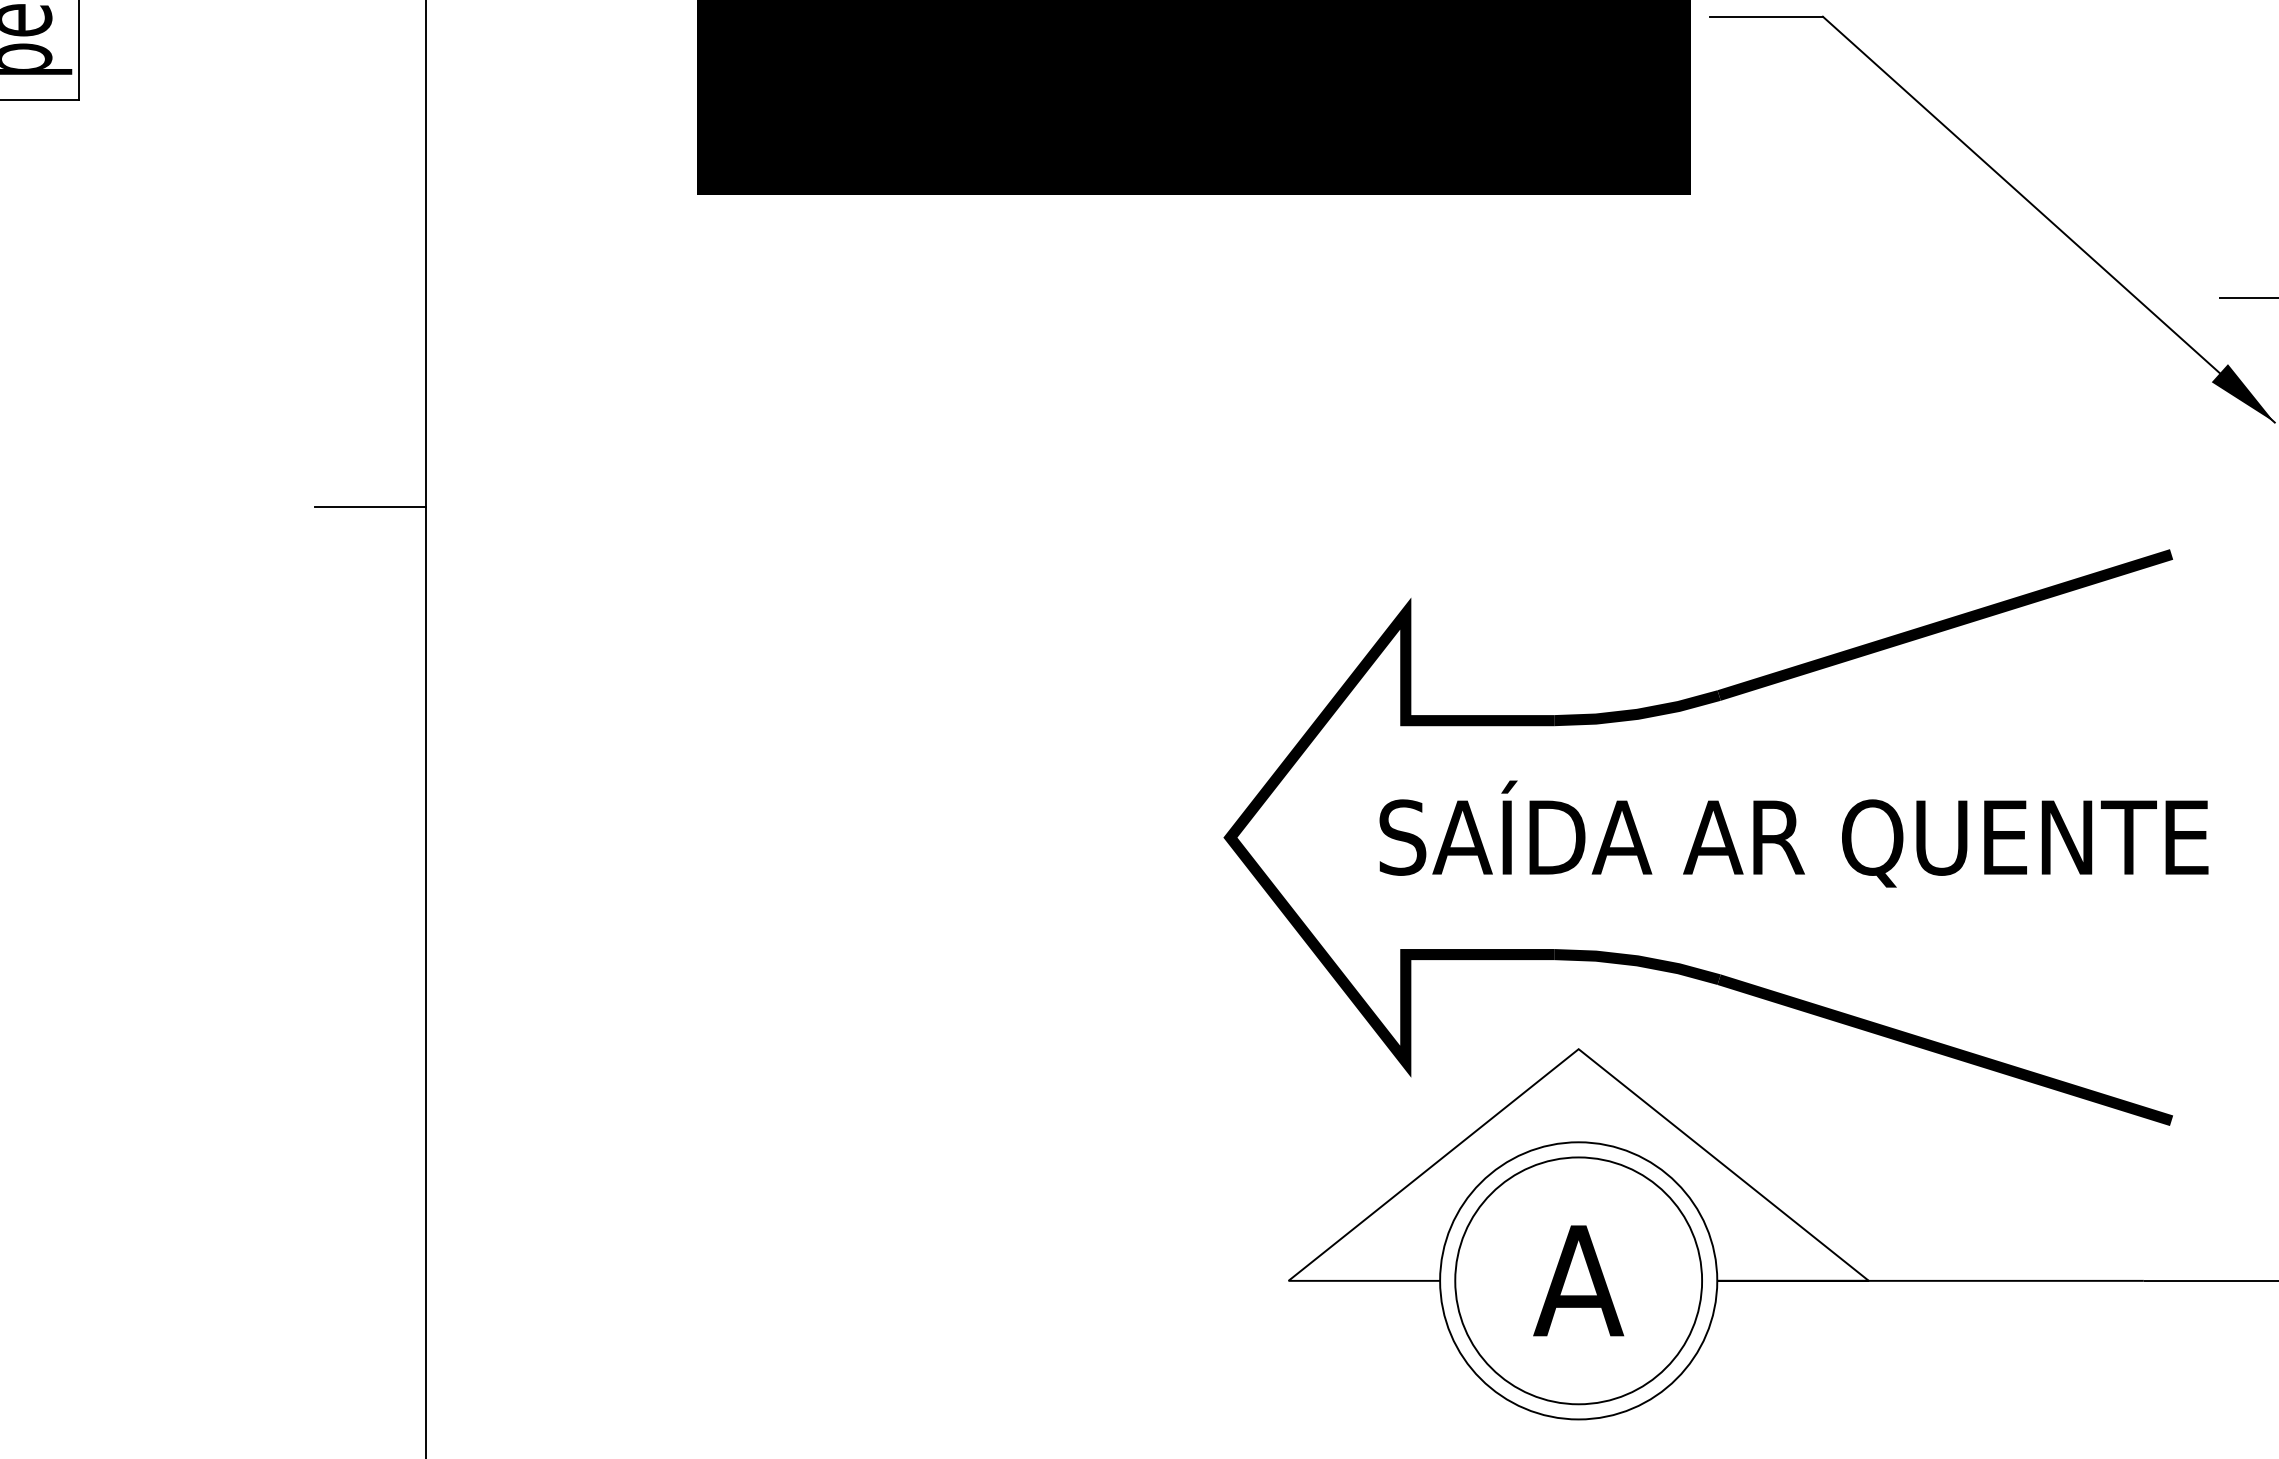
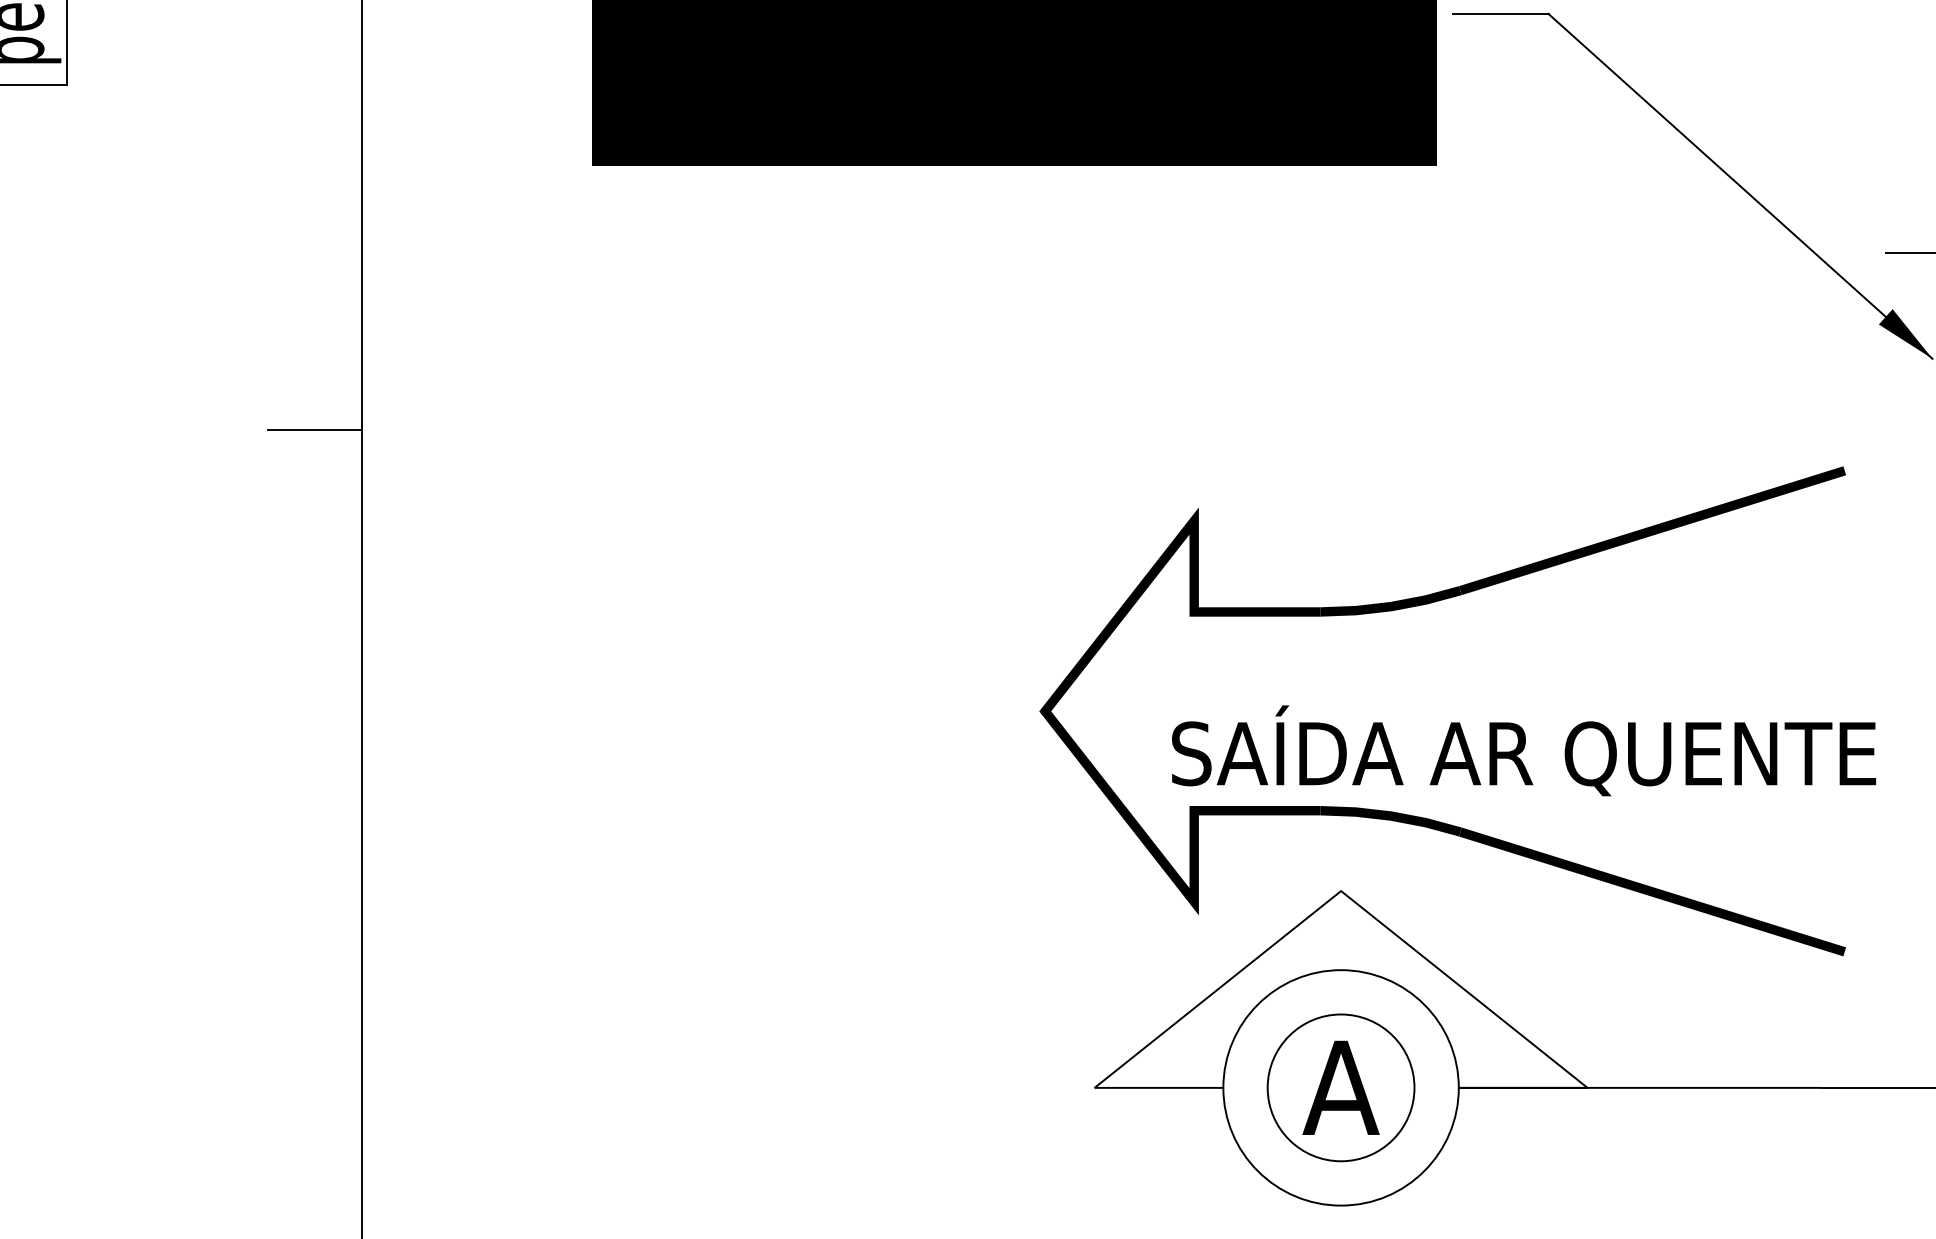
text: (1793, 833) -> (1523, 750), moved
circle: (1578, 1280) -> (1340, 1087), size x0.7

